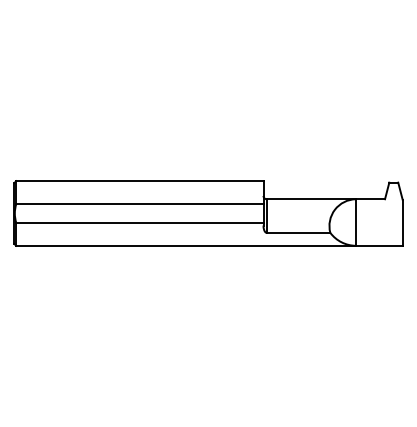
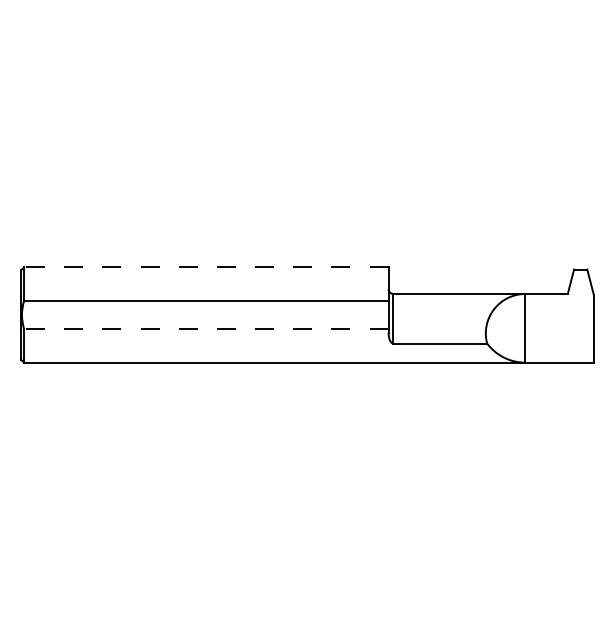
line: (139, 181) -> (205, 267), solid -> dashed
line: (139, 222) -> (205, 328), solid -> dashed

